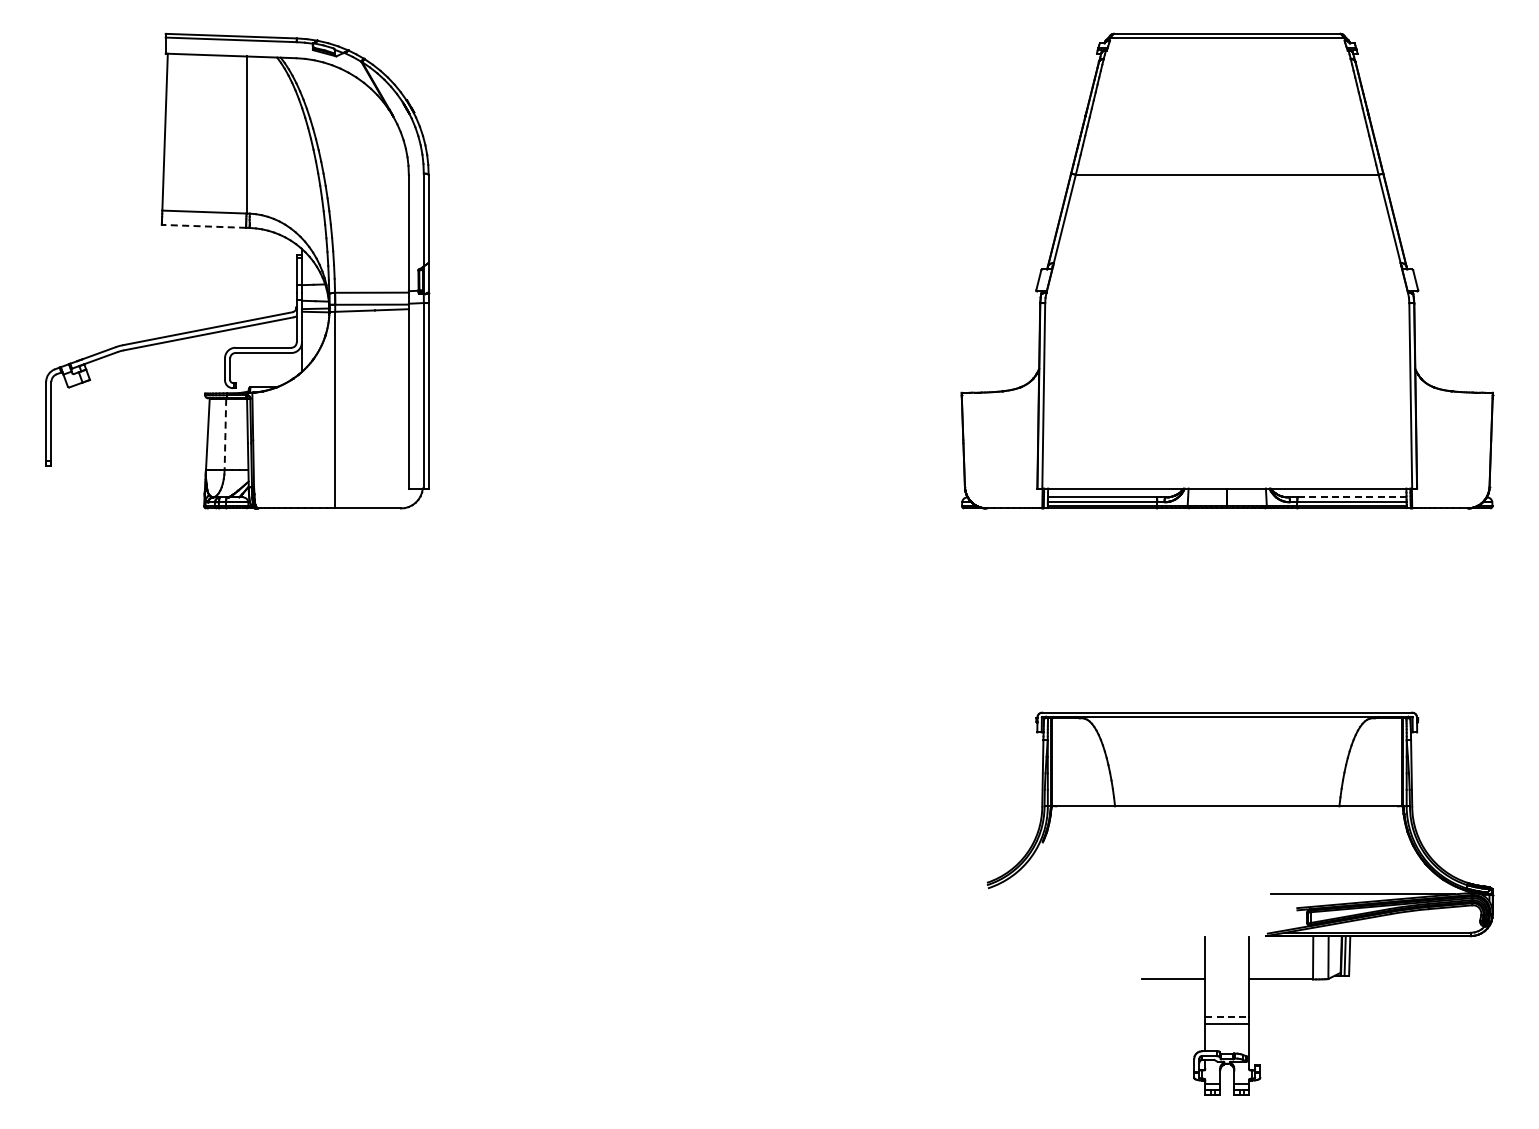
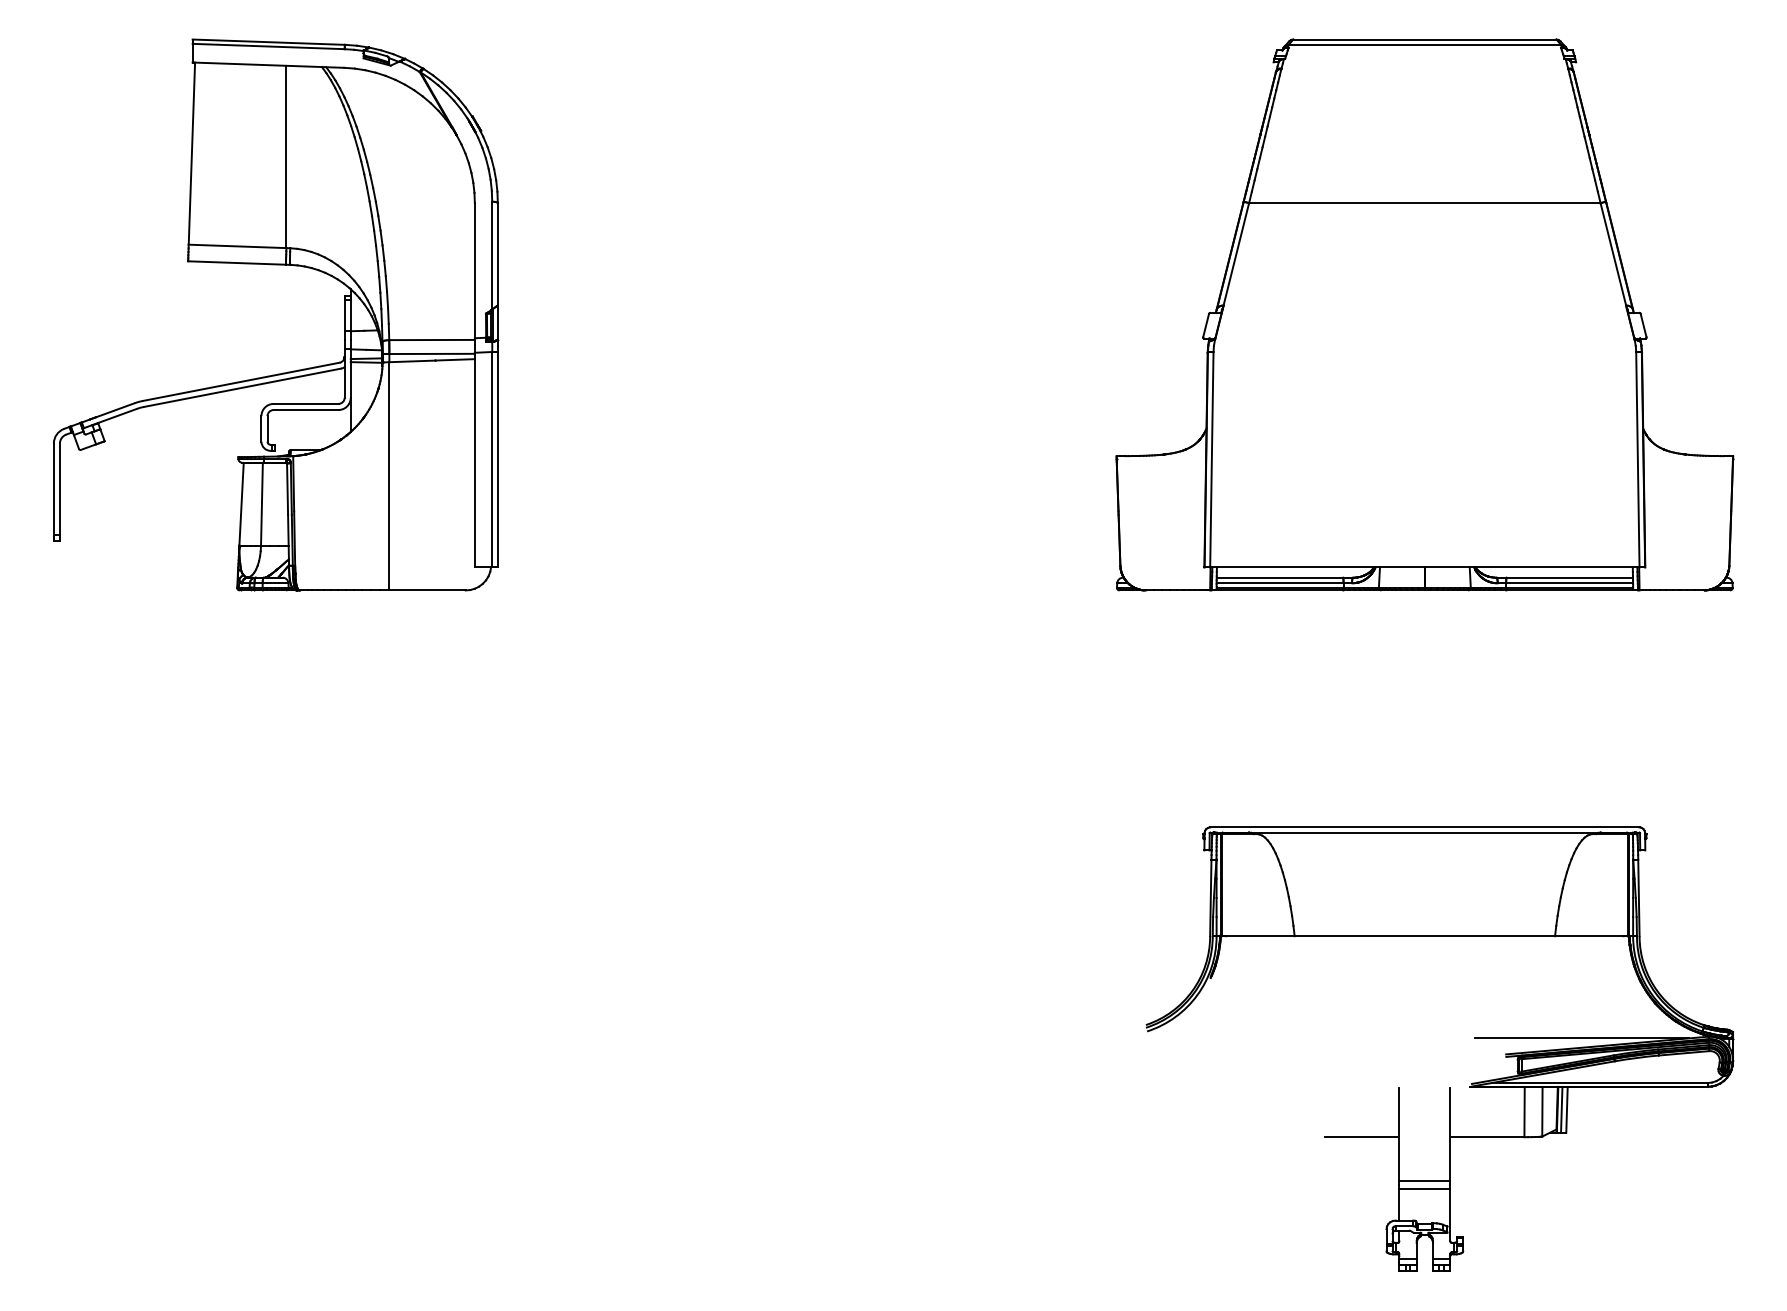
line: (203, 226) -> (236, 263), dashed -> solid
line: (225, 434) -> (262, 504), dashed -> solid
line: (1352, 497) -> (1570, 577), dashed -> solid
line: (1227, 1017) -> (1425, 1181), dashed -> solid

